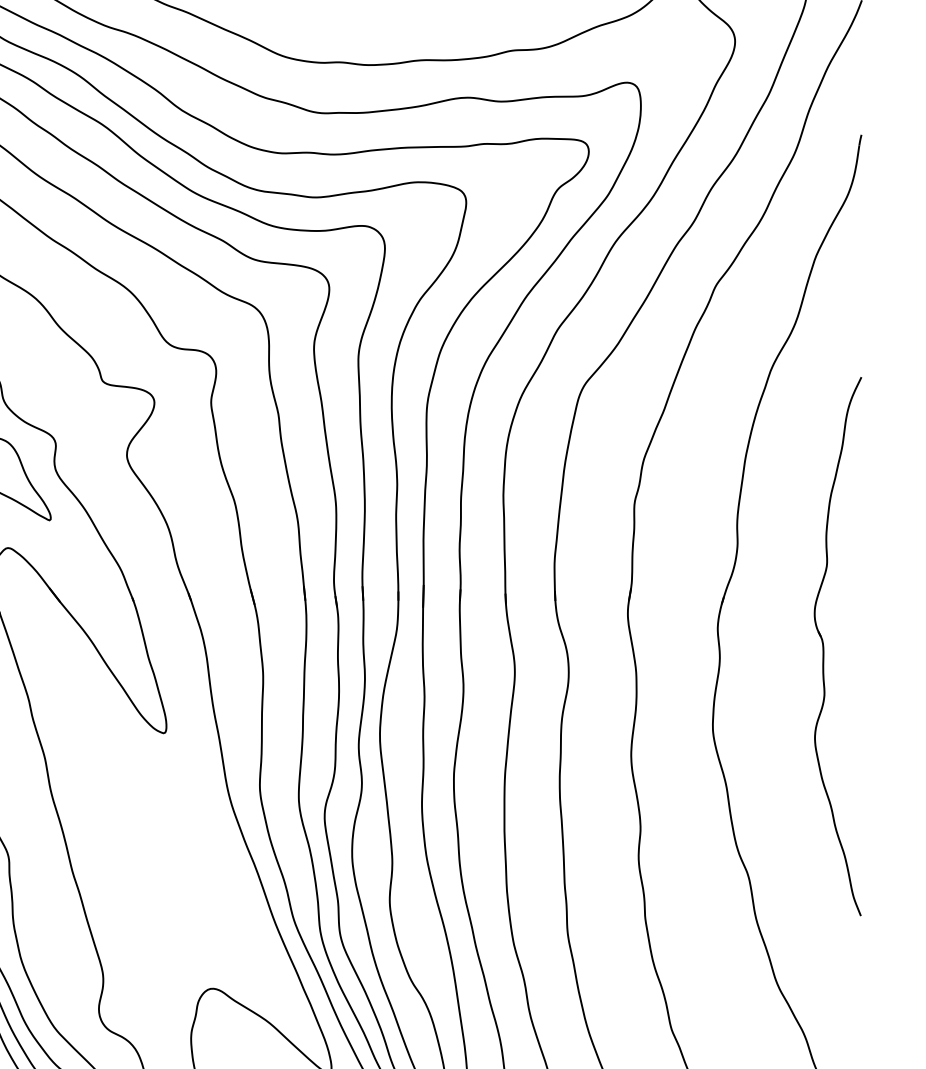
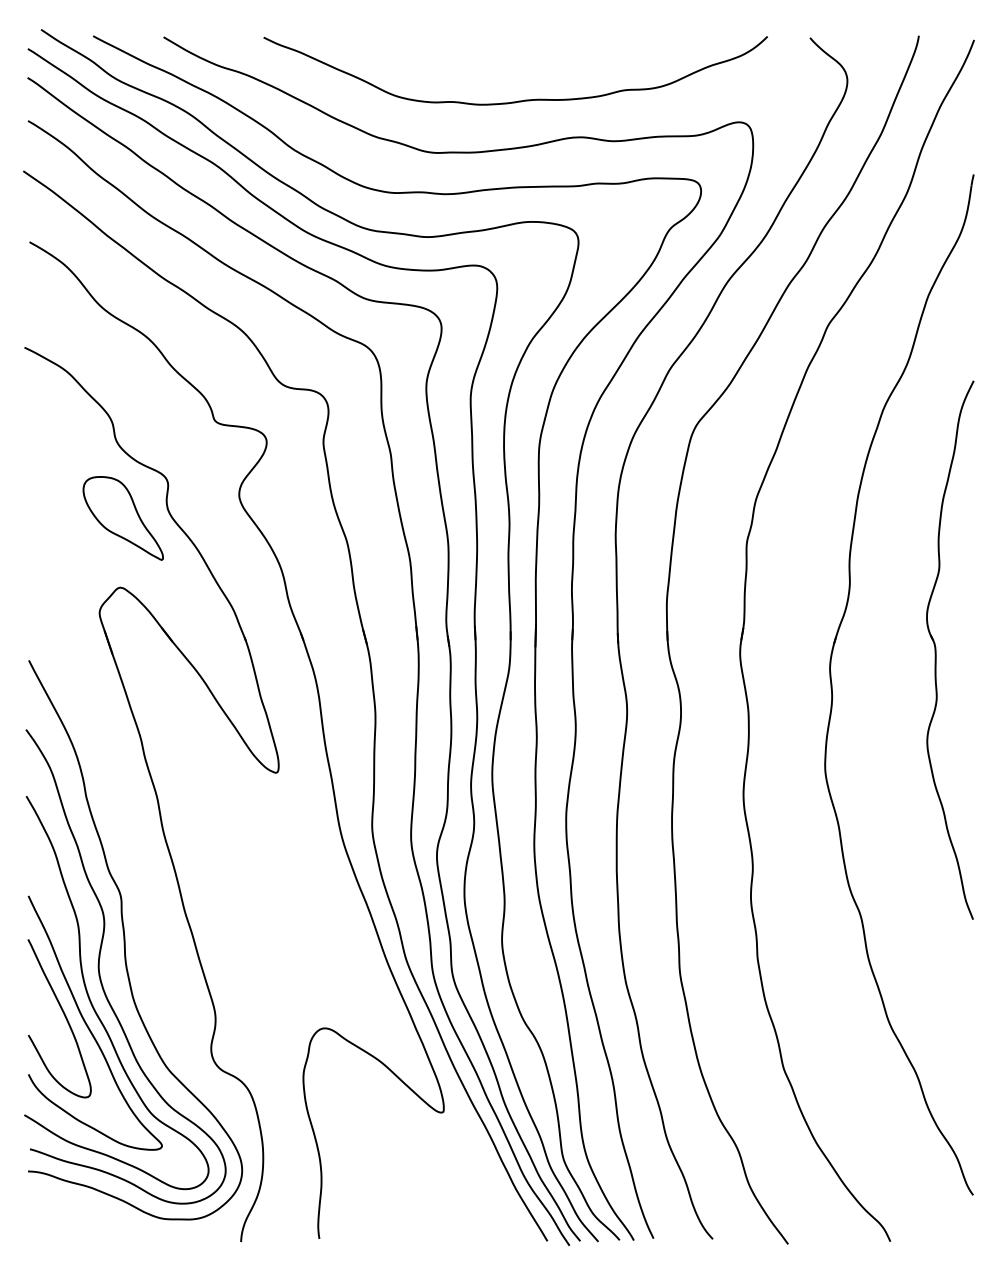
part: (824, 645) -> (936, 649), moved

